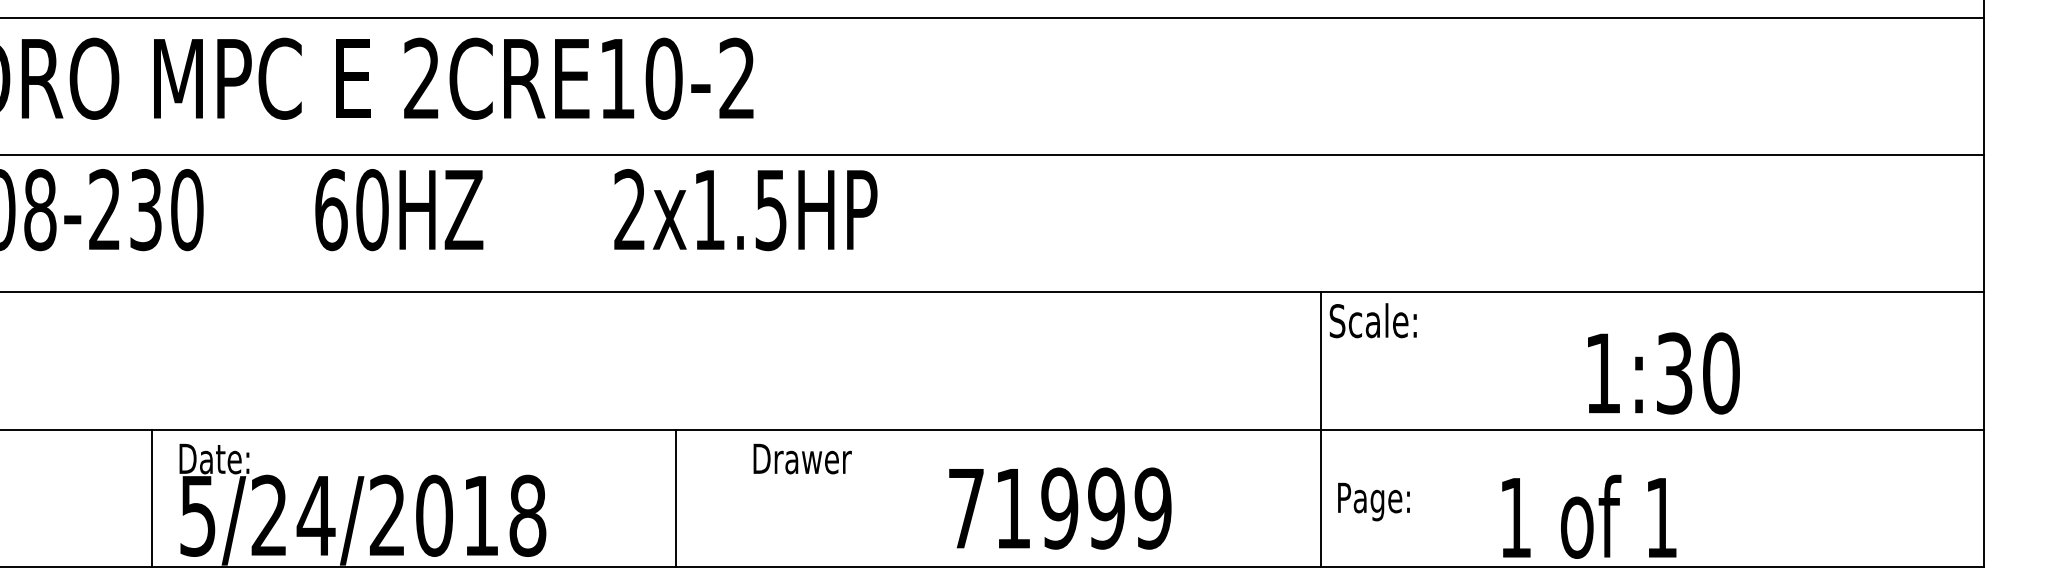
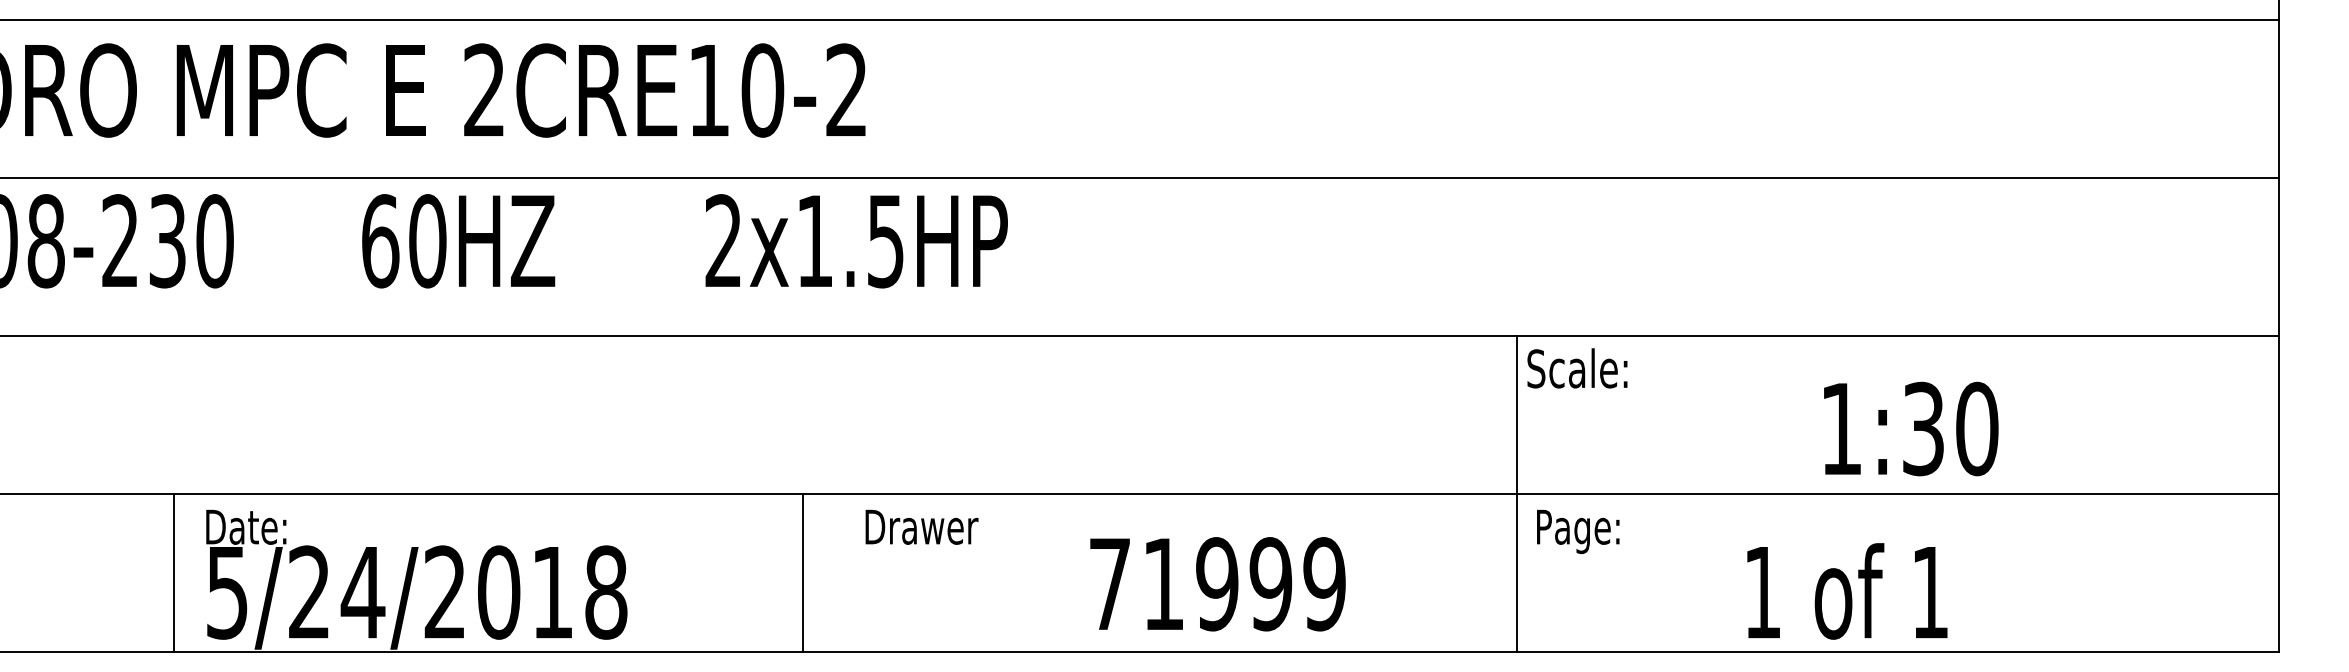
line: (675, 498) -> (802, 572), moved
text: (1373, 501) -> (1577, 531), moved
text: (1589, 516) -> (1847, 591), moved

